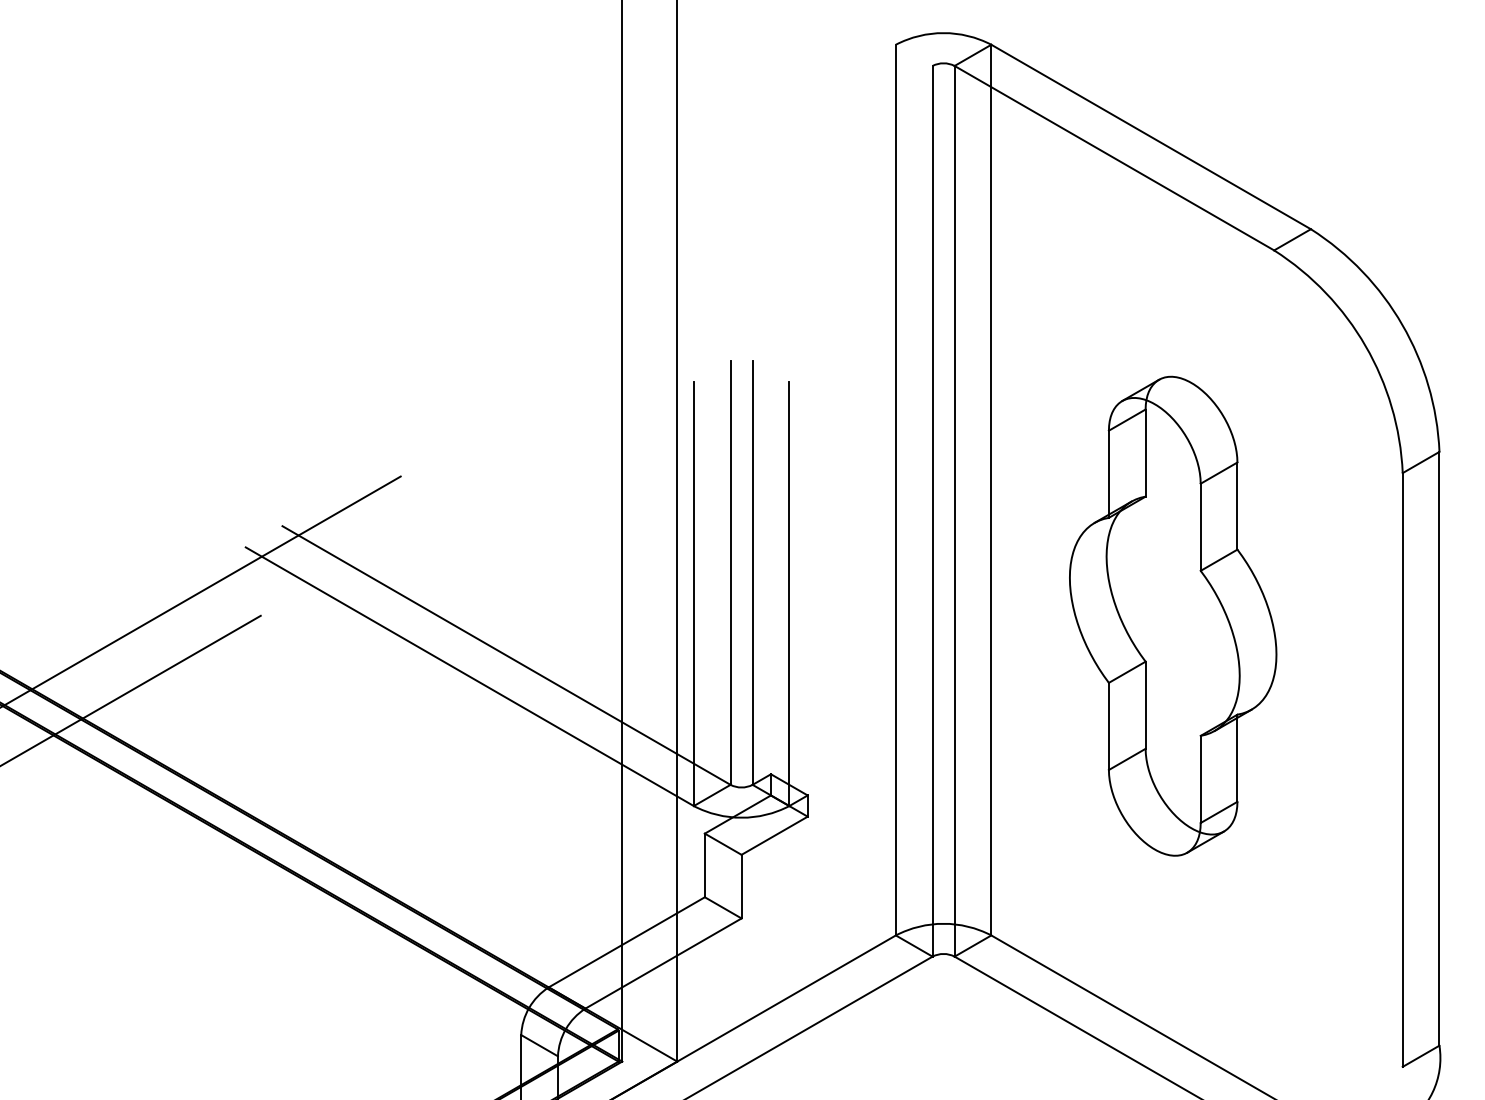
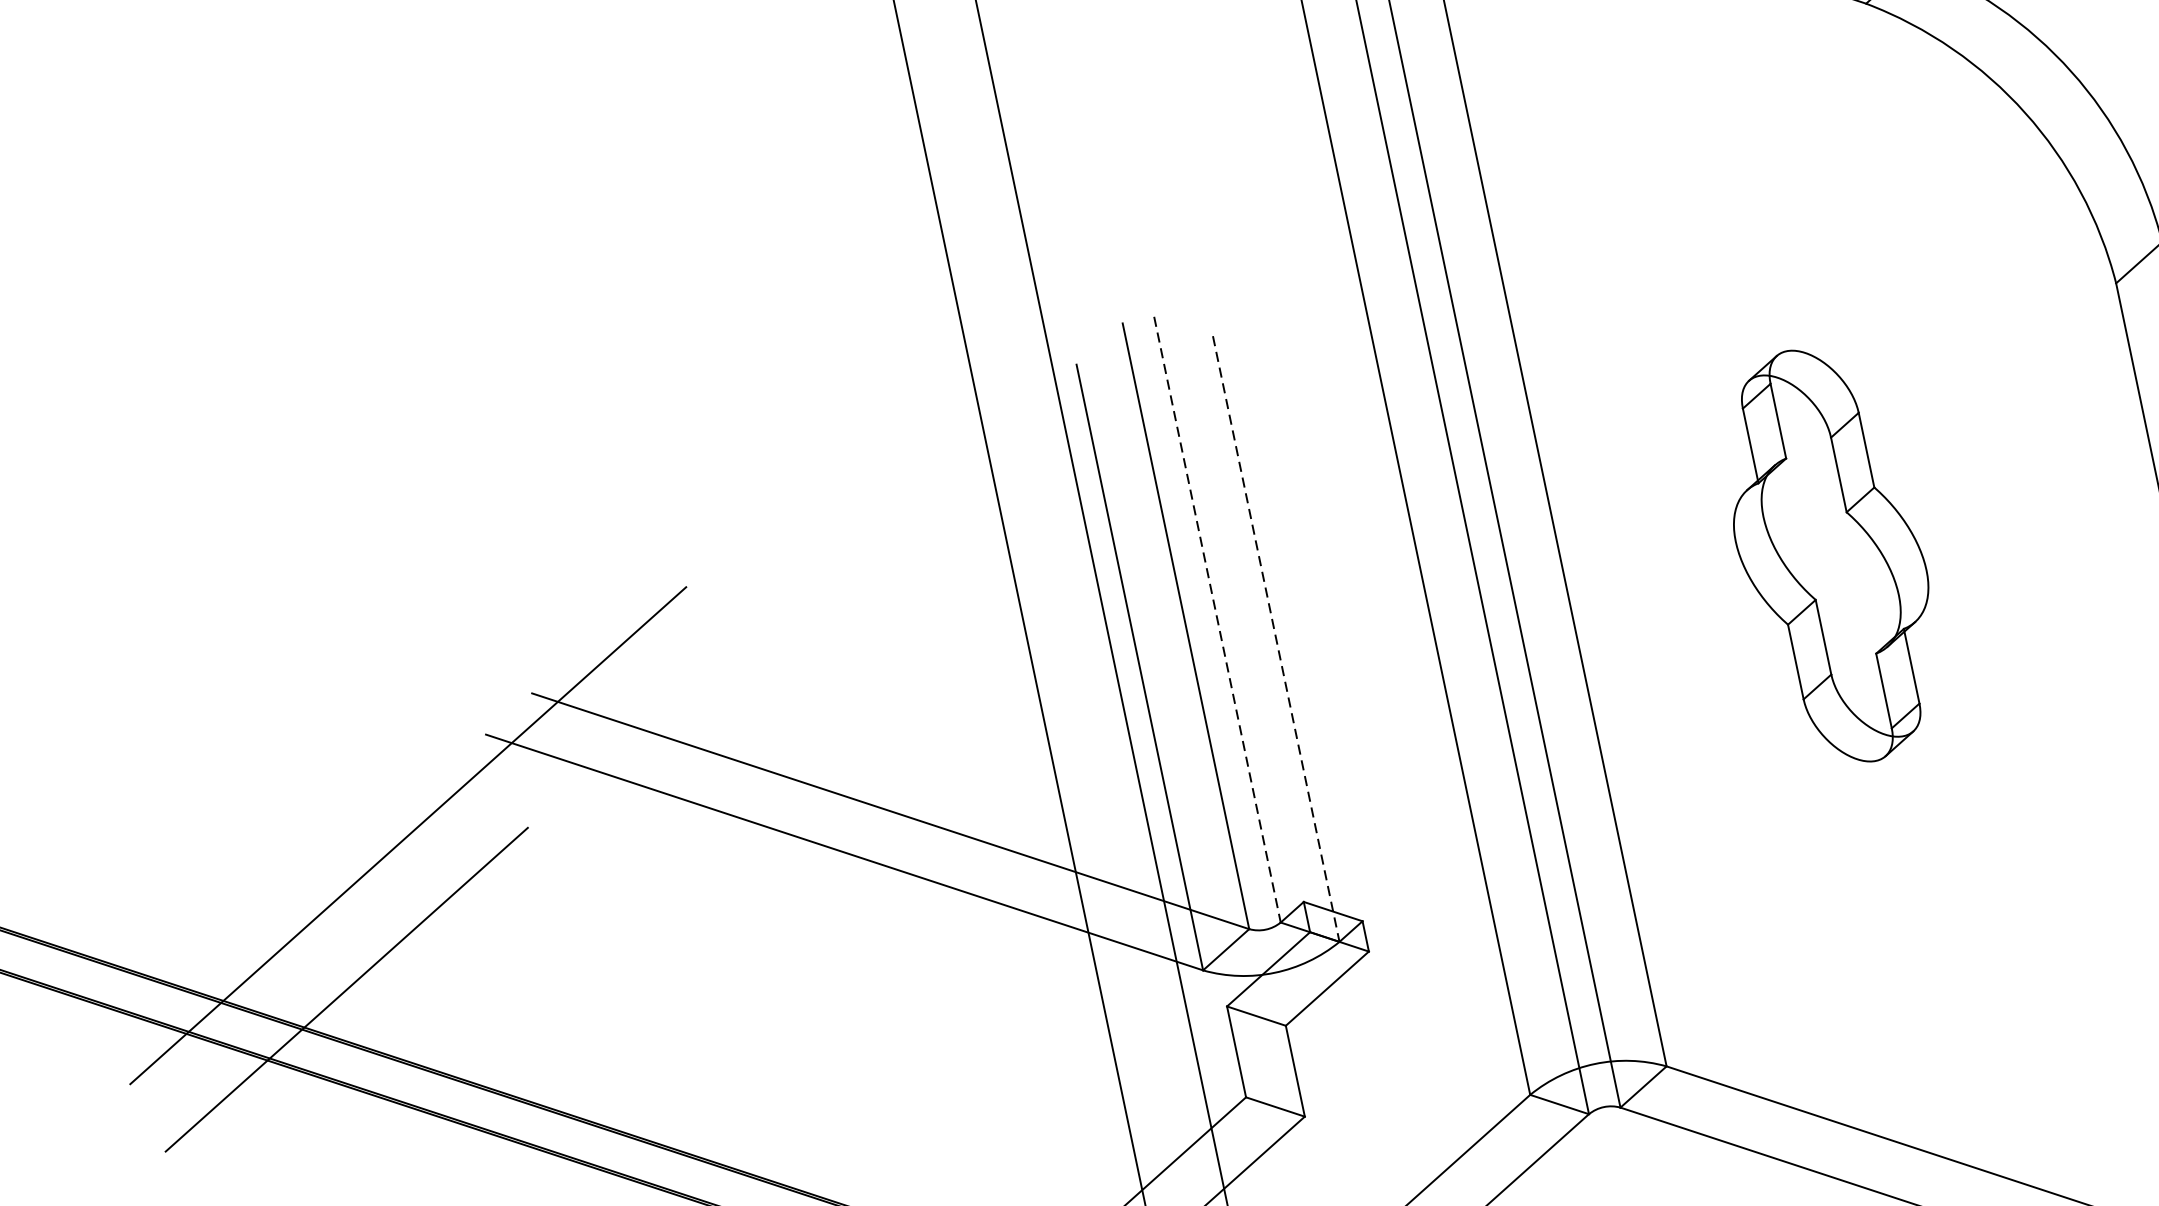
line: (752, 573) -> (1217, 620), solid -> dashed
line: (789, 594) -> (1276, 639), solid -> dashed
part: (1173, 615) -> (1831, 555), size x0.6

